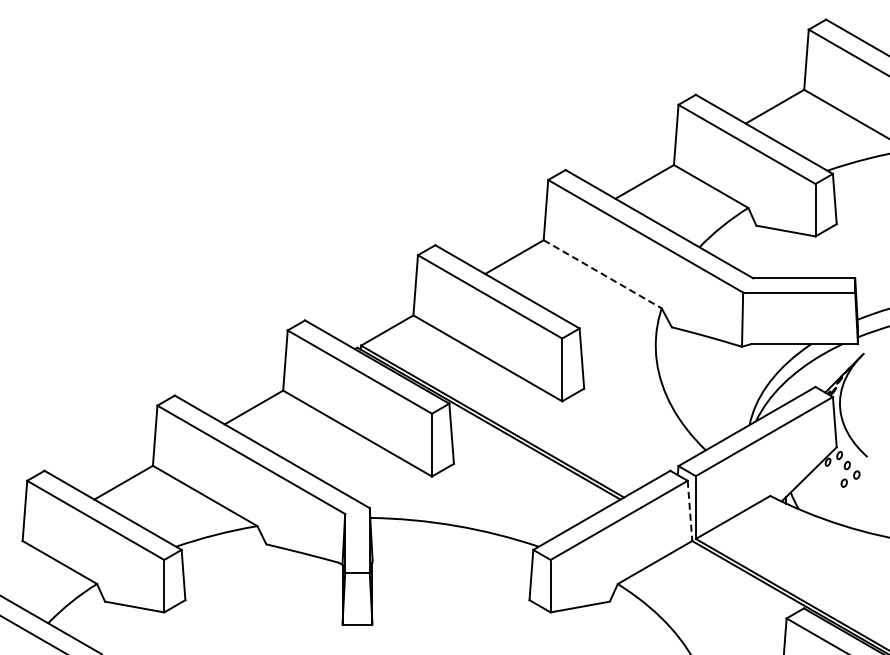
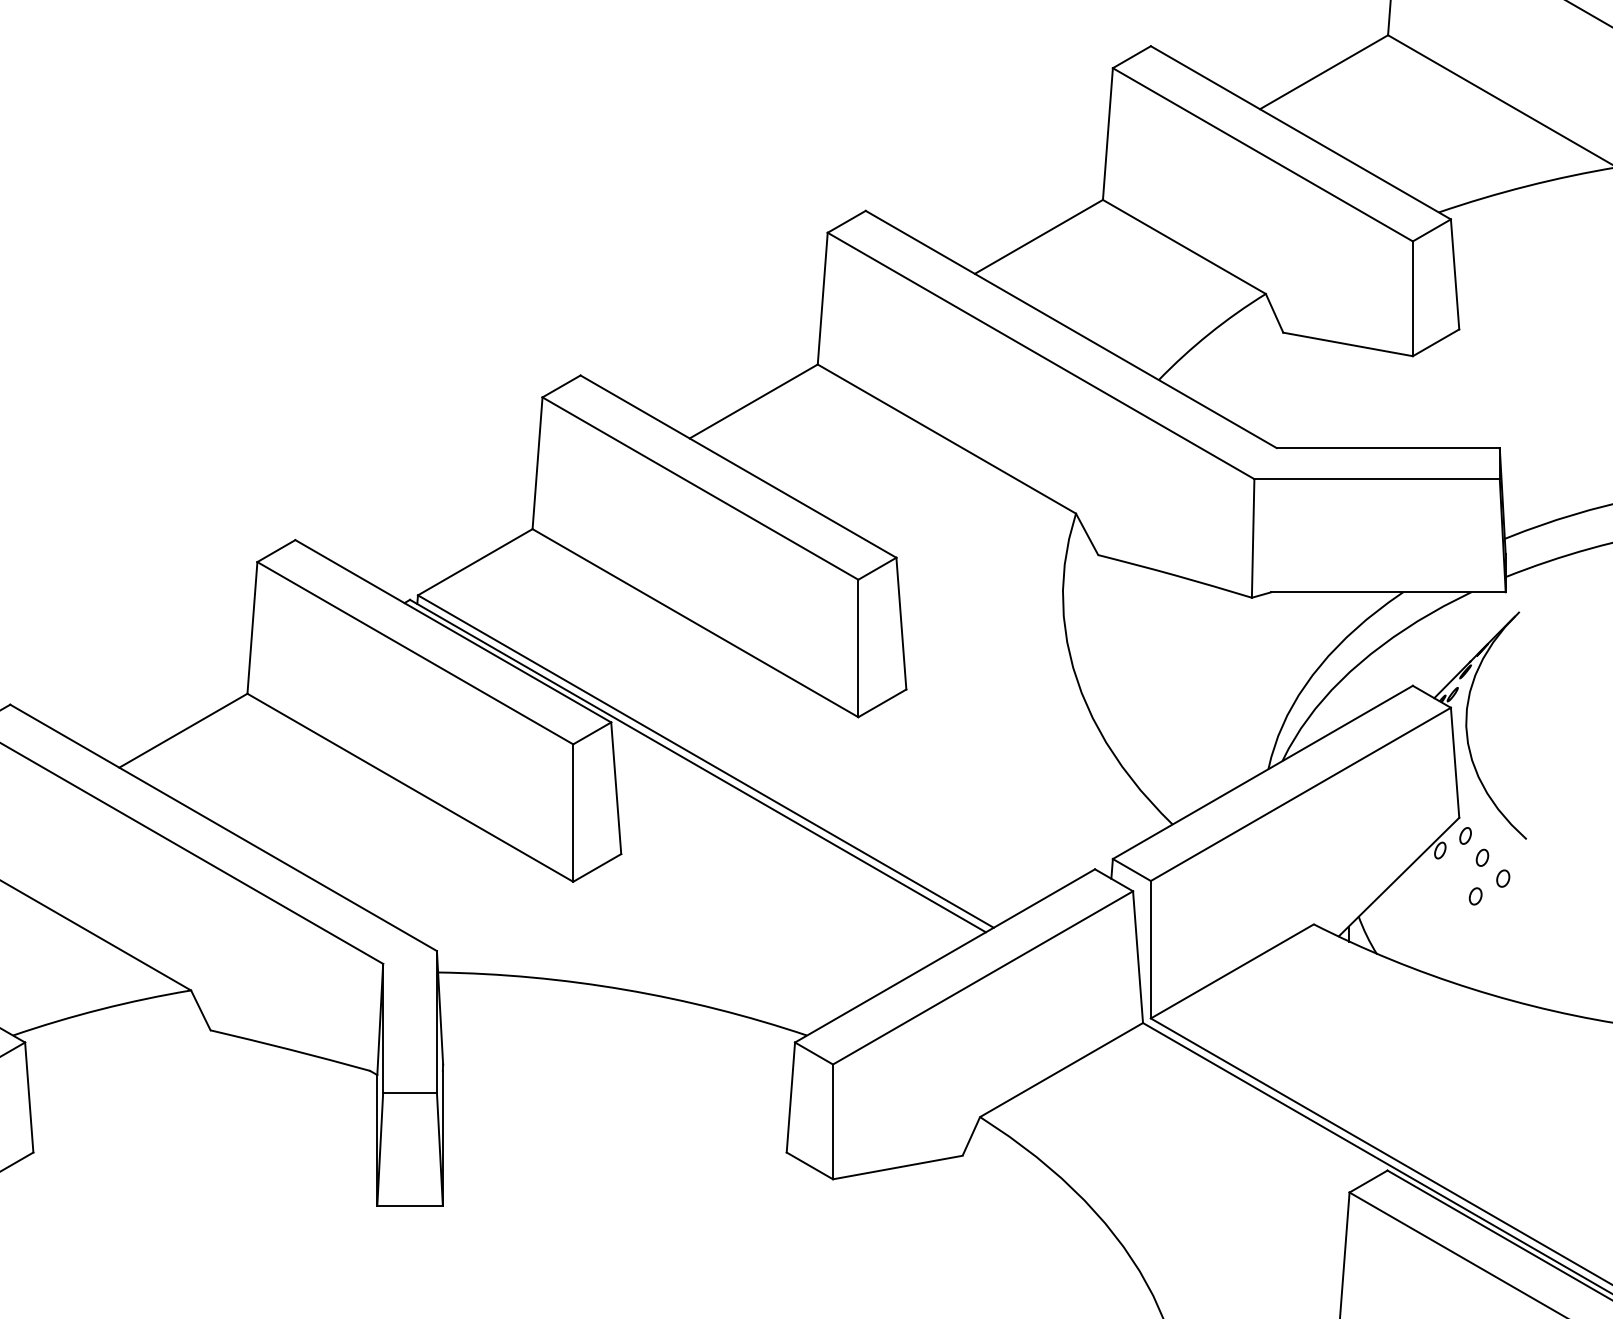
line: (603, 274) -> (948, 439), dashed -> solid
line: (690, 511) -> (1139, 958), dashed -> solid

